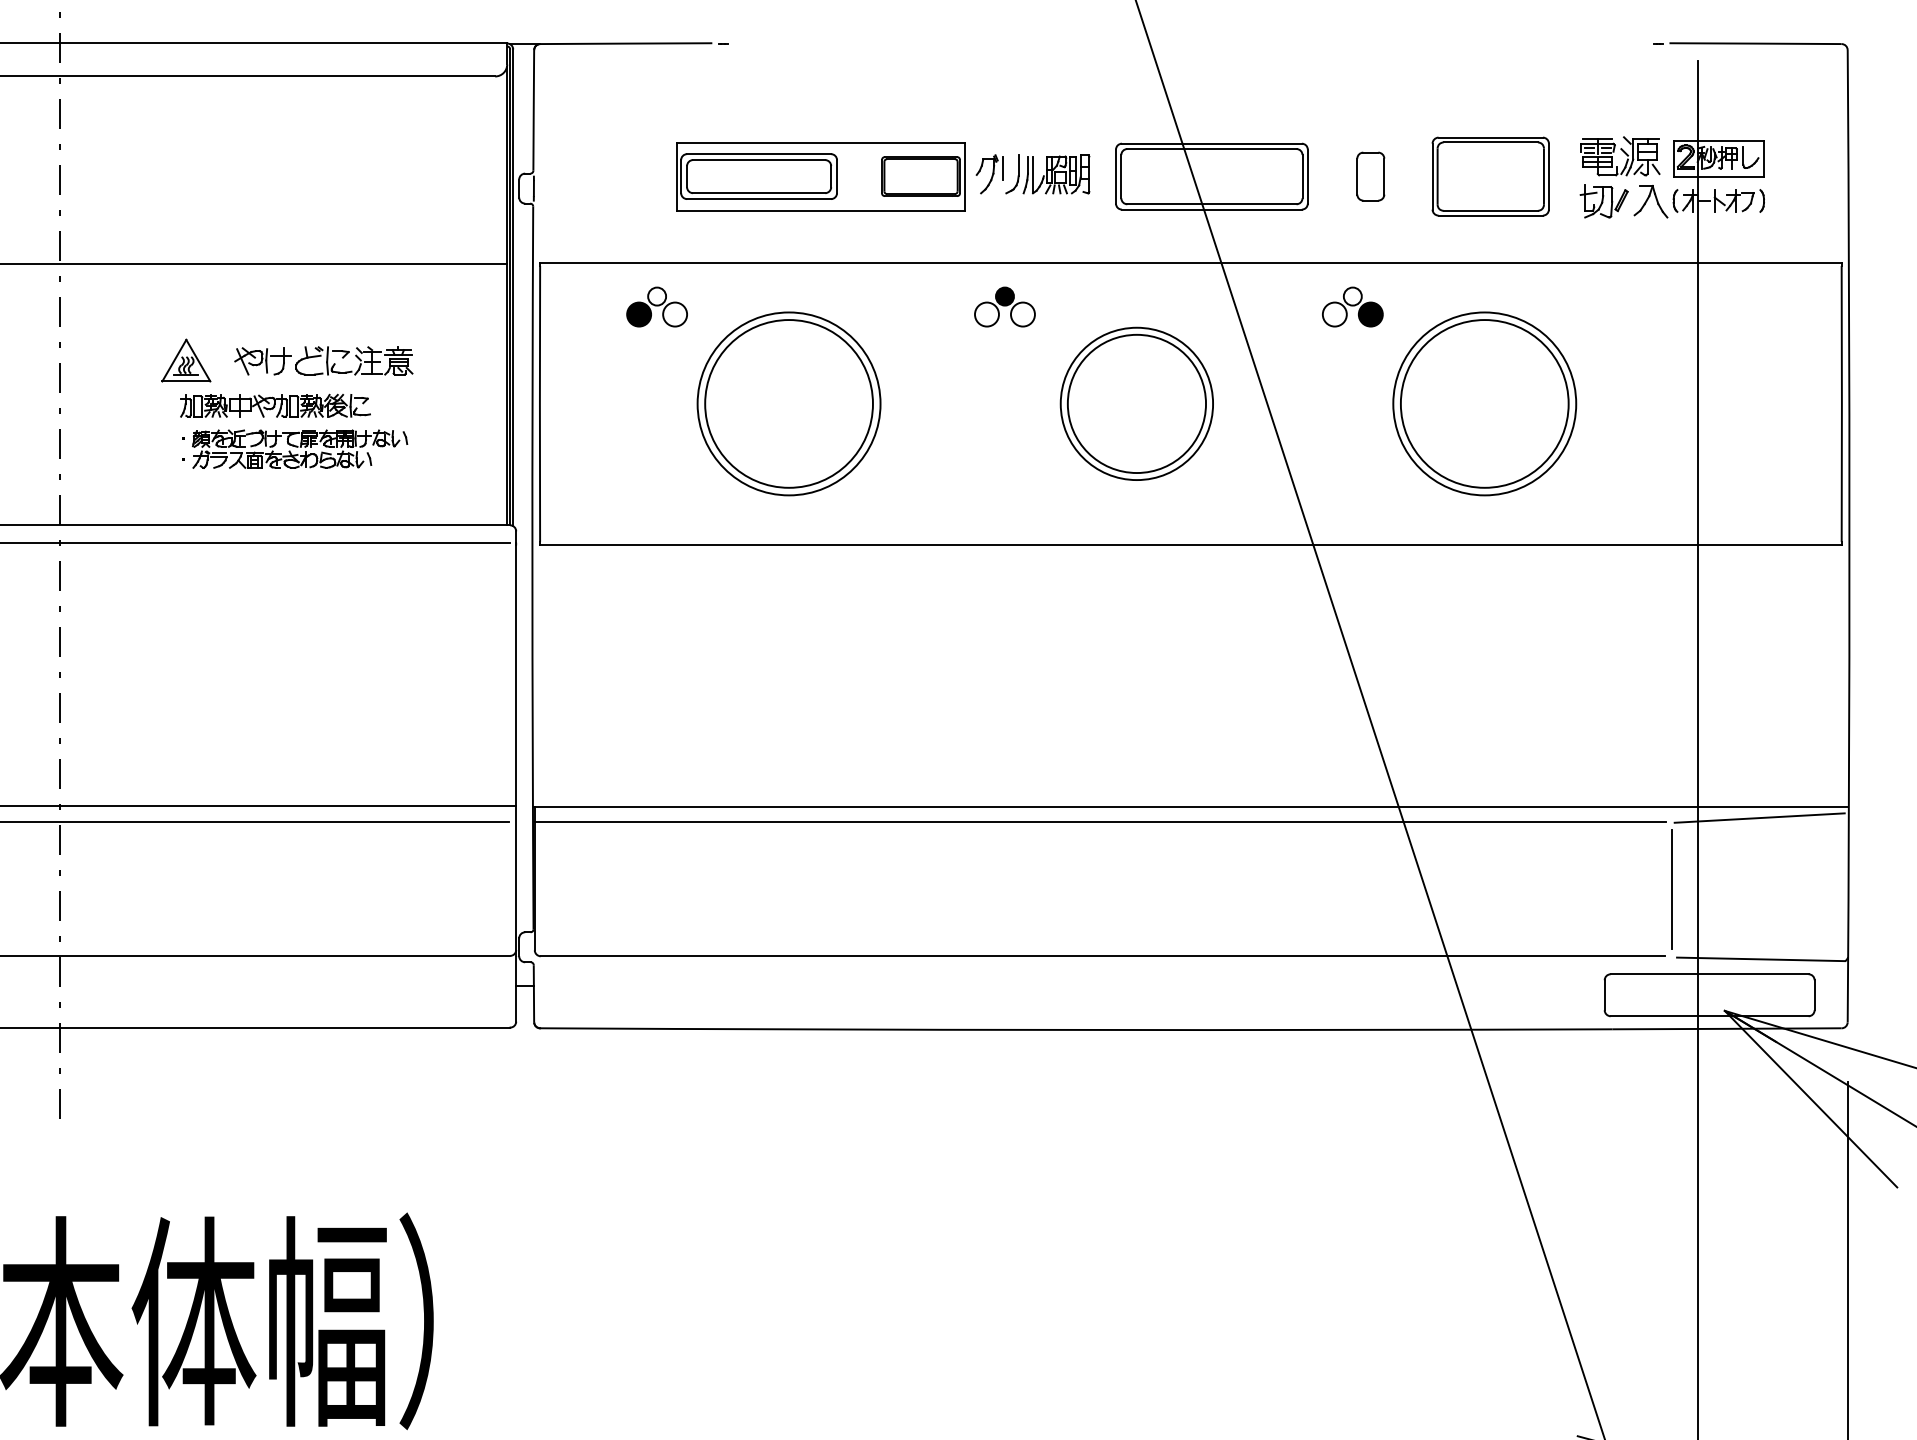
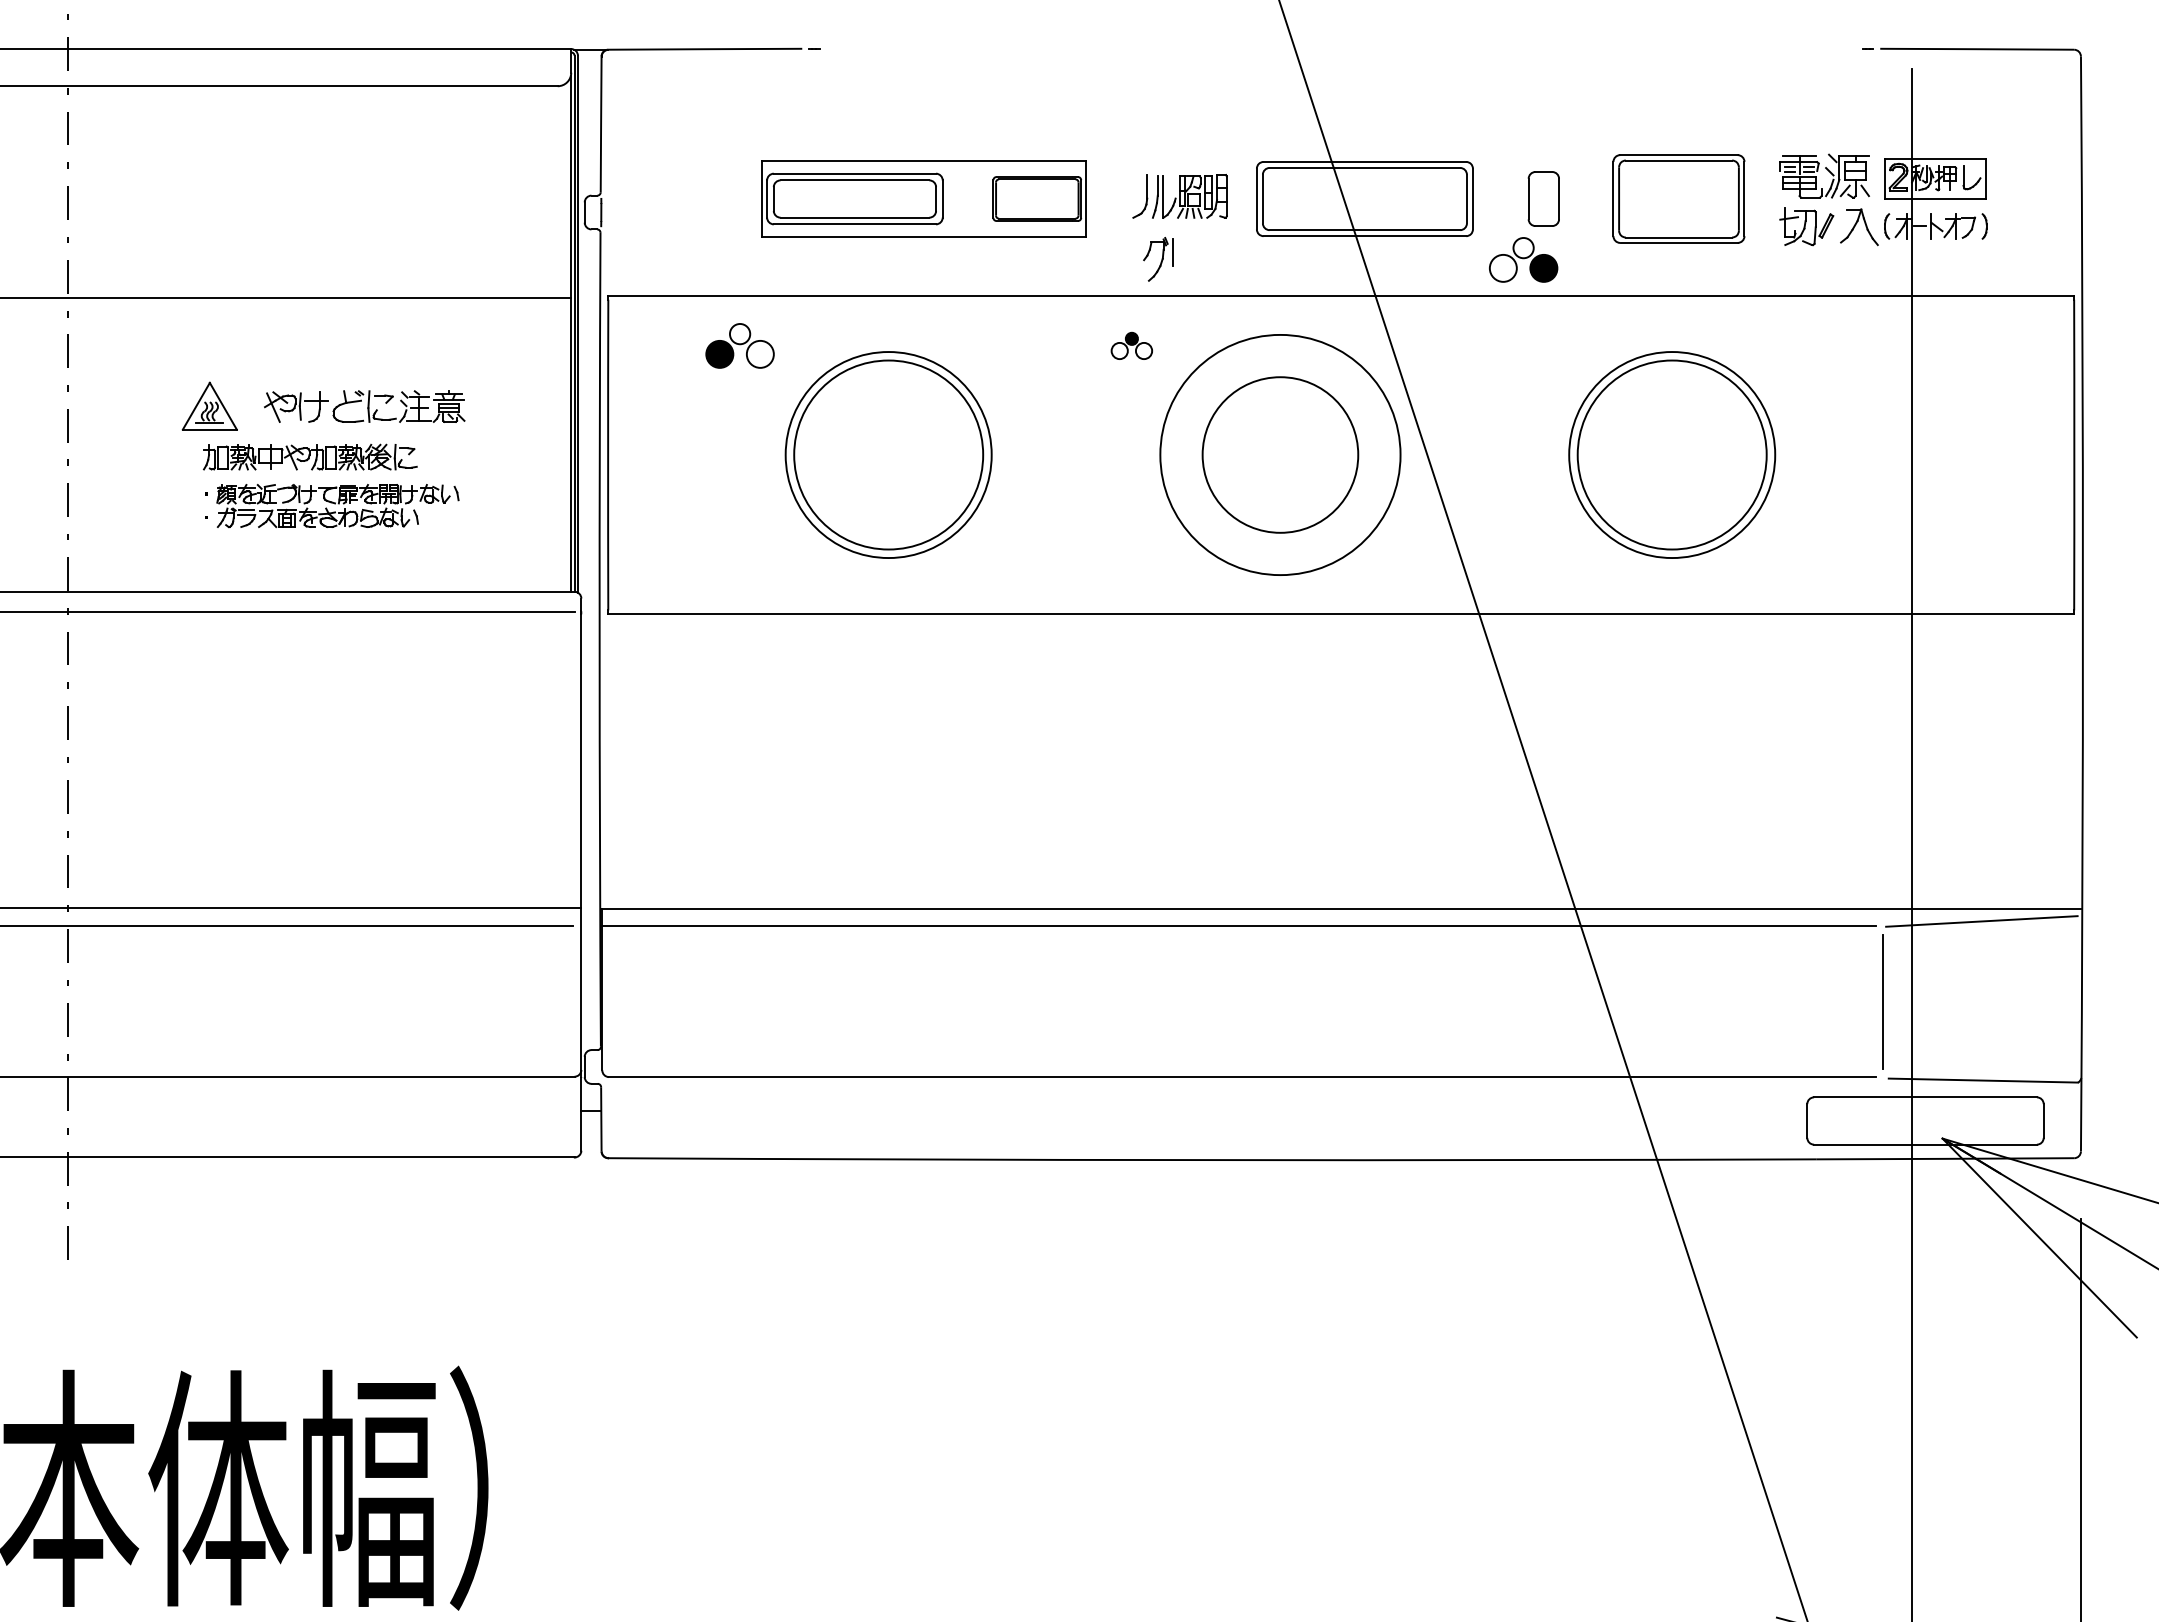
part: (989, 174) -> (1158, 259), moved
part: (1004, 306) -> (1131, 345), size x0.6
part: (1352, 306) -> (1523, 259), moved
circle: (1136, 403) -> (1280, 454), size x1.4

